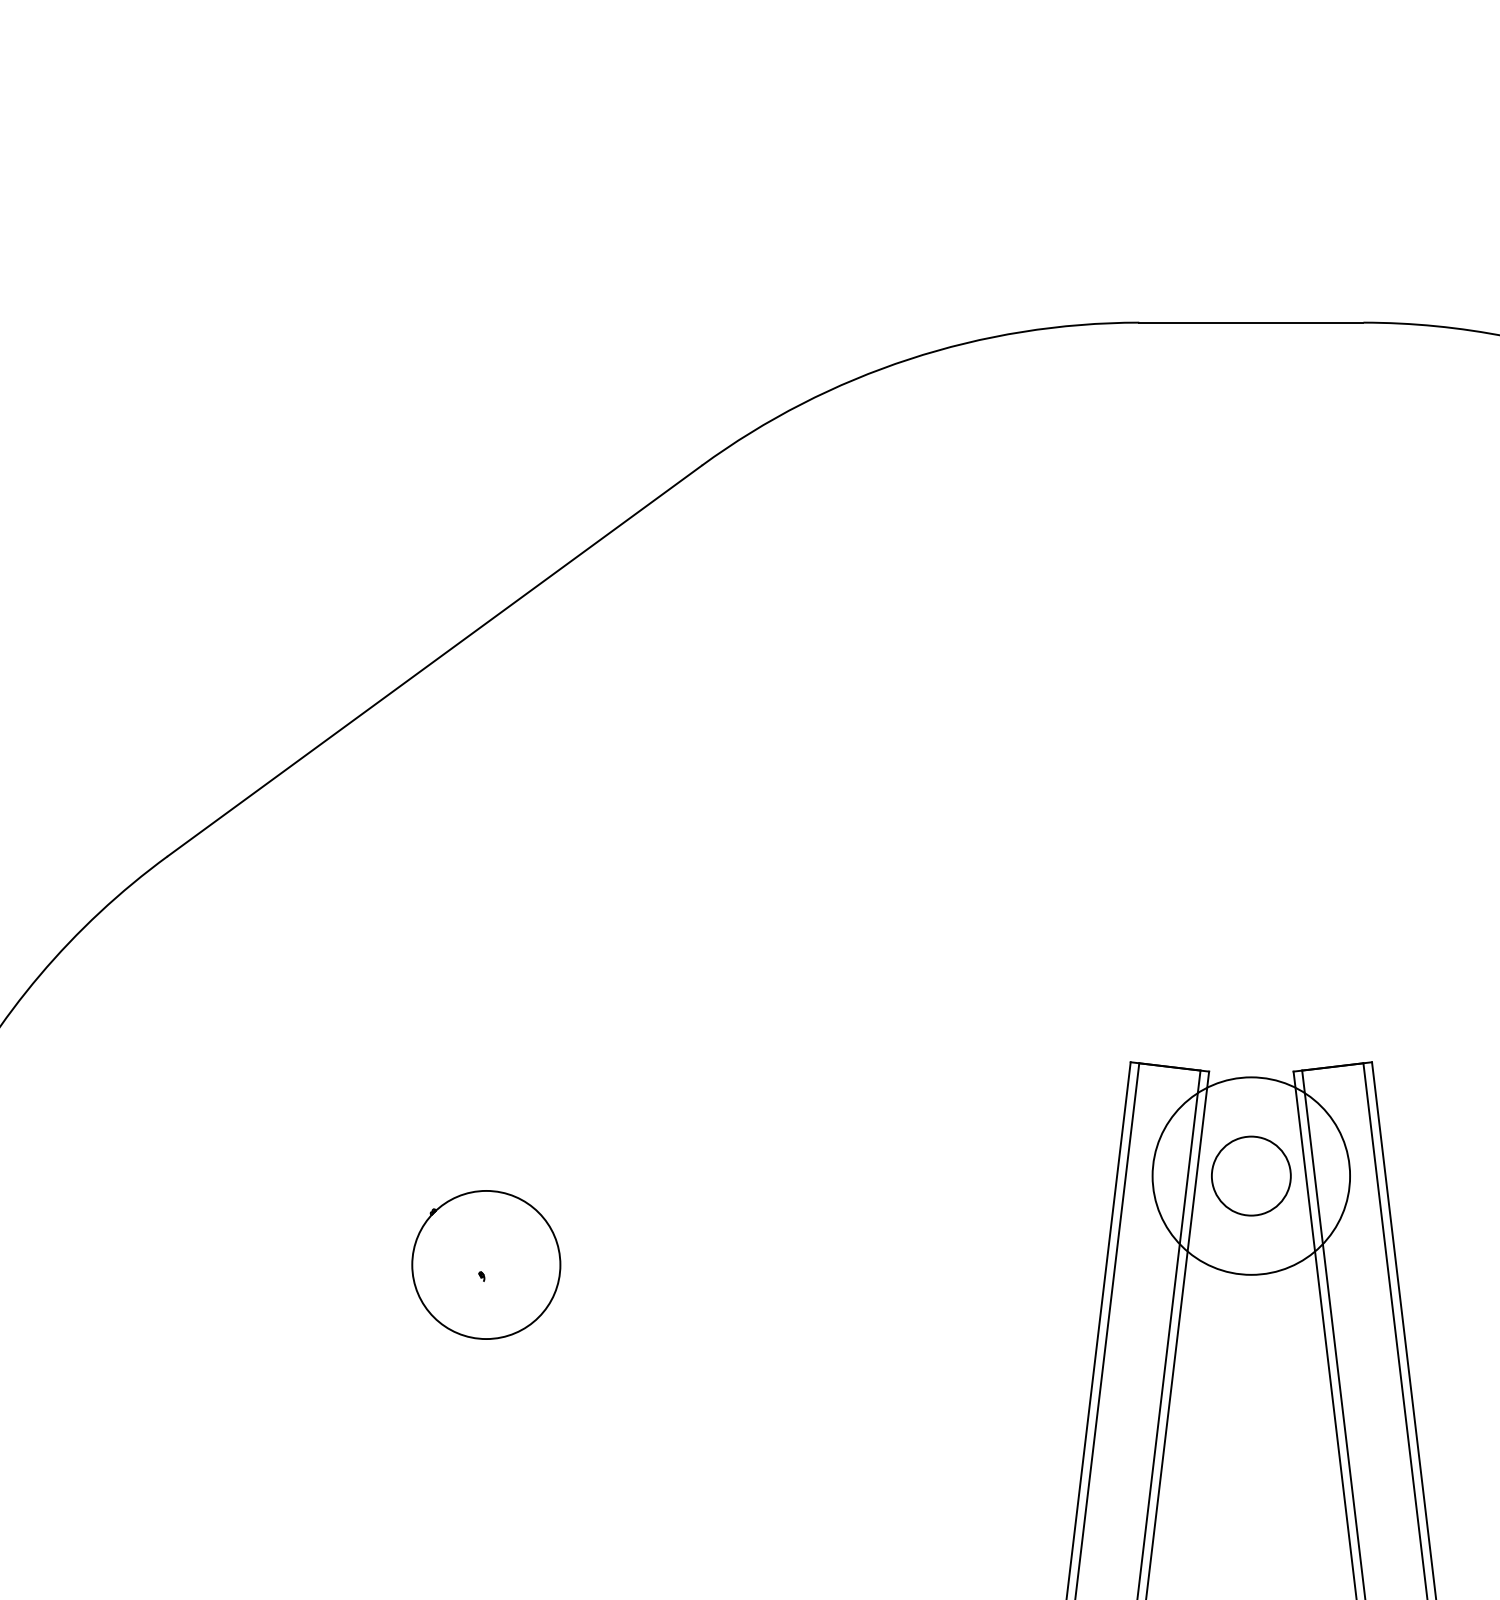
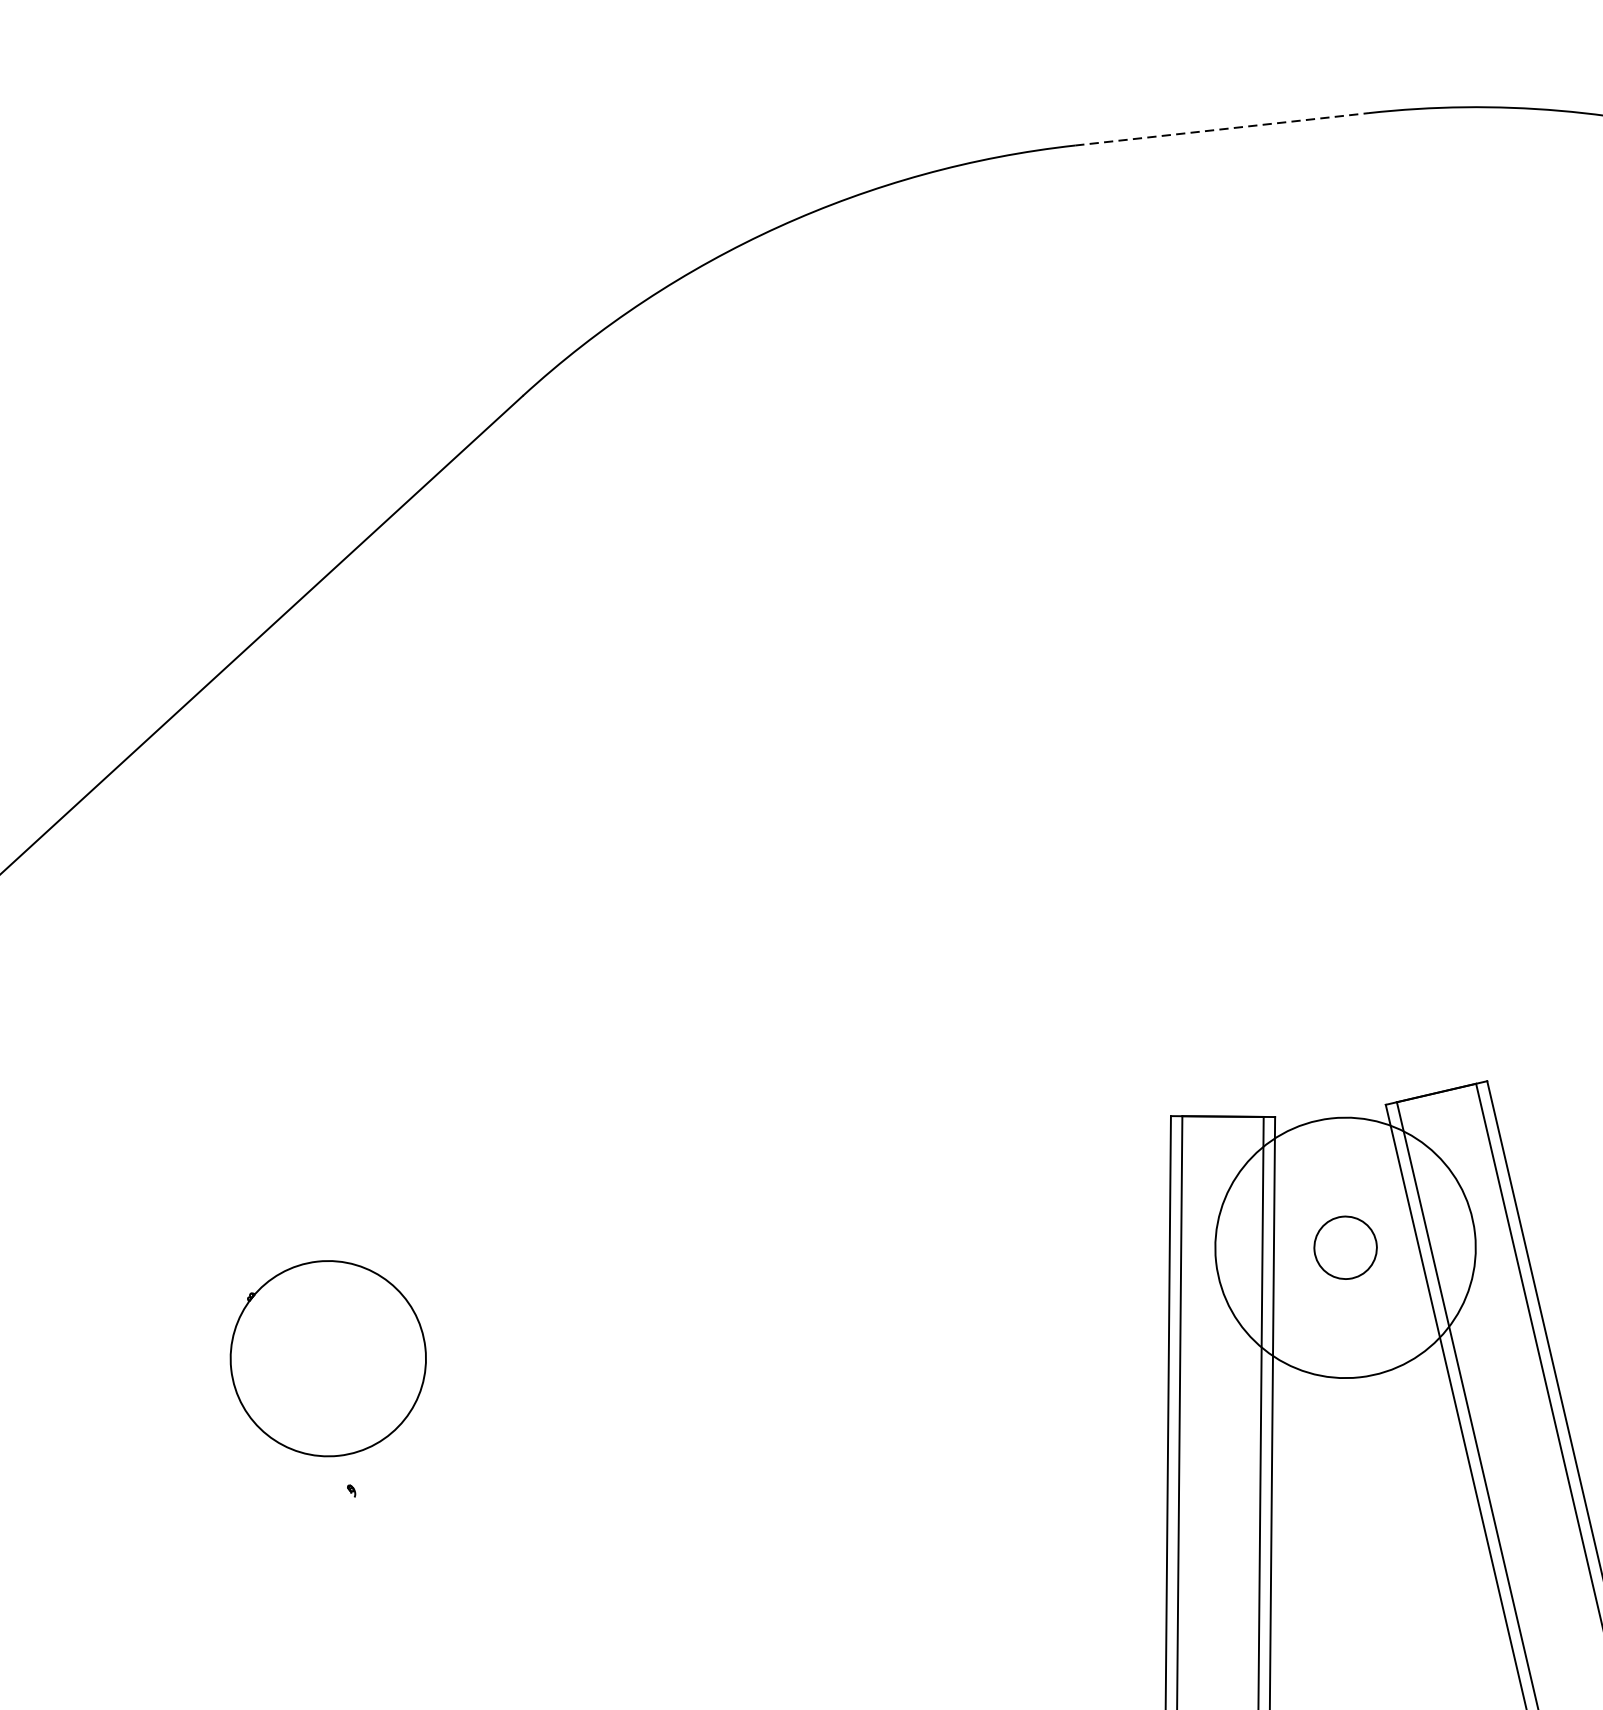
line: (1251, 322) -> (1222, 129), solid -> dashed
circle: (1251, 1175) -> (1345, 1247), size x0.6
part: (486, 1264) -> (328, 1358), moved

